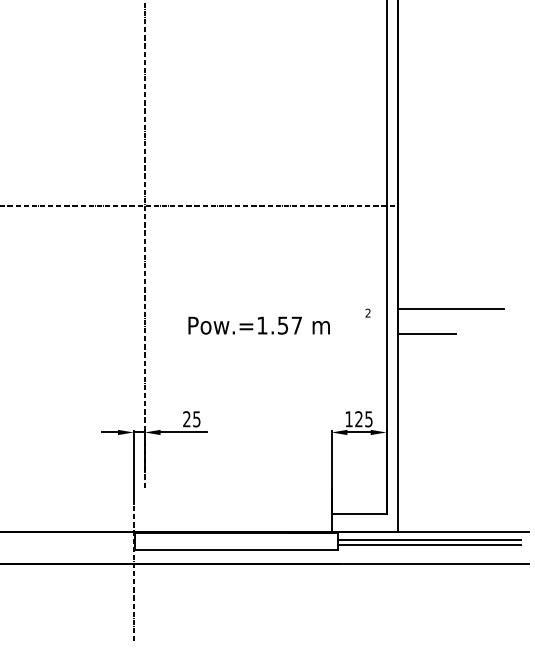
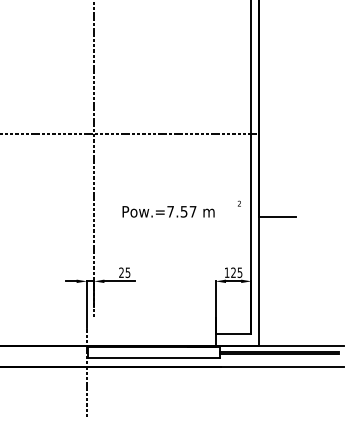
line: (449, 308) -> (292, 200), removed
text: (262, 325) -> (170, 211), Pow.=1.57 -> Pow.=7.57

